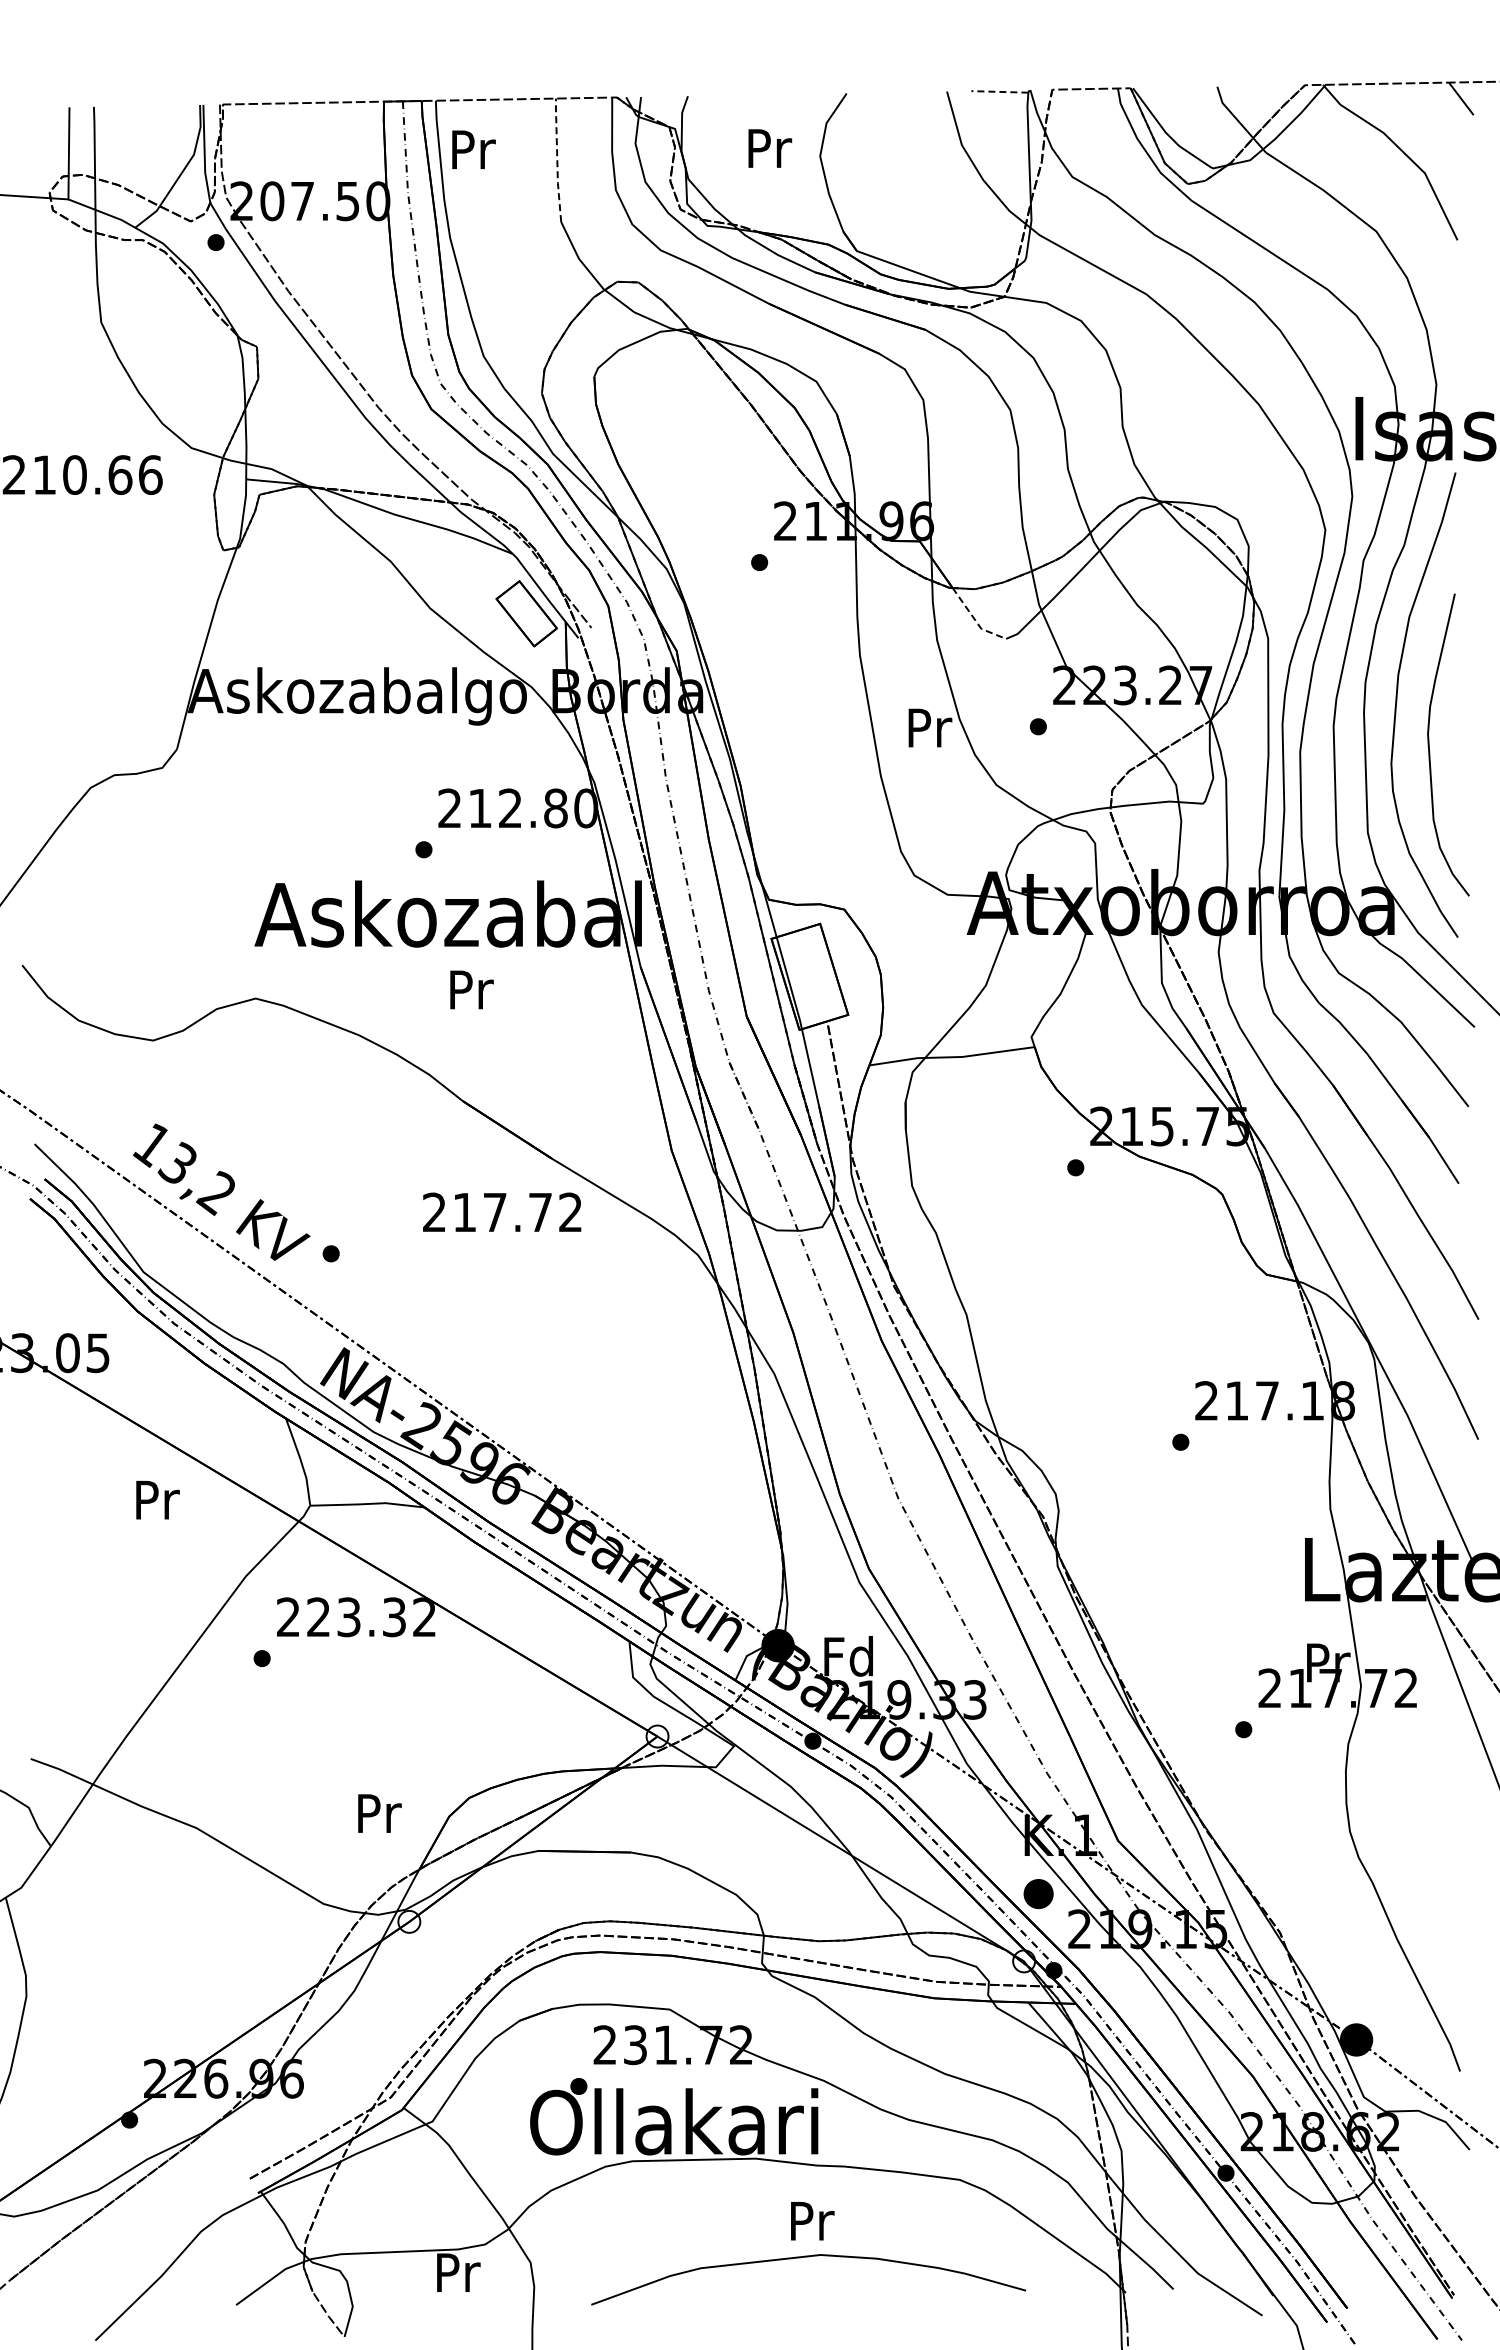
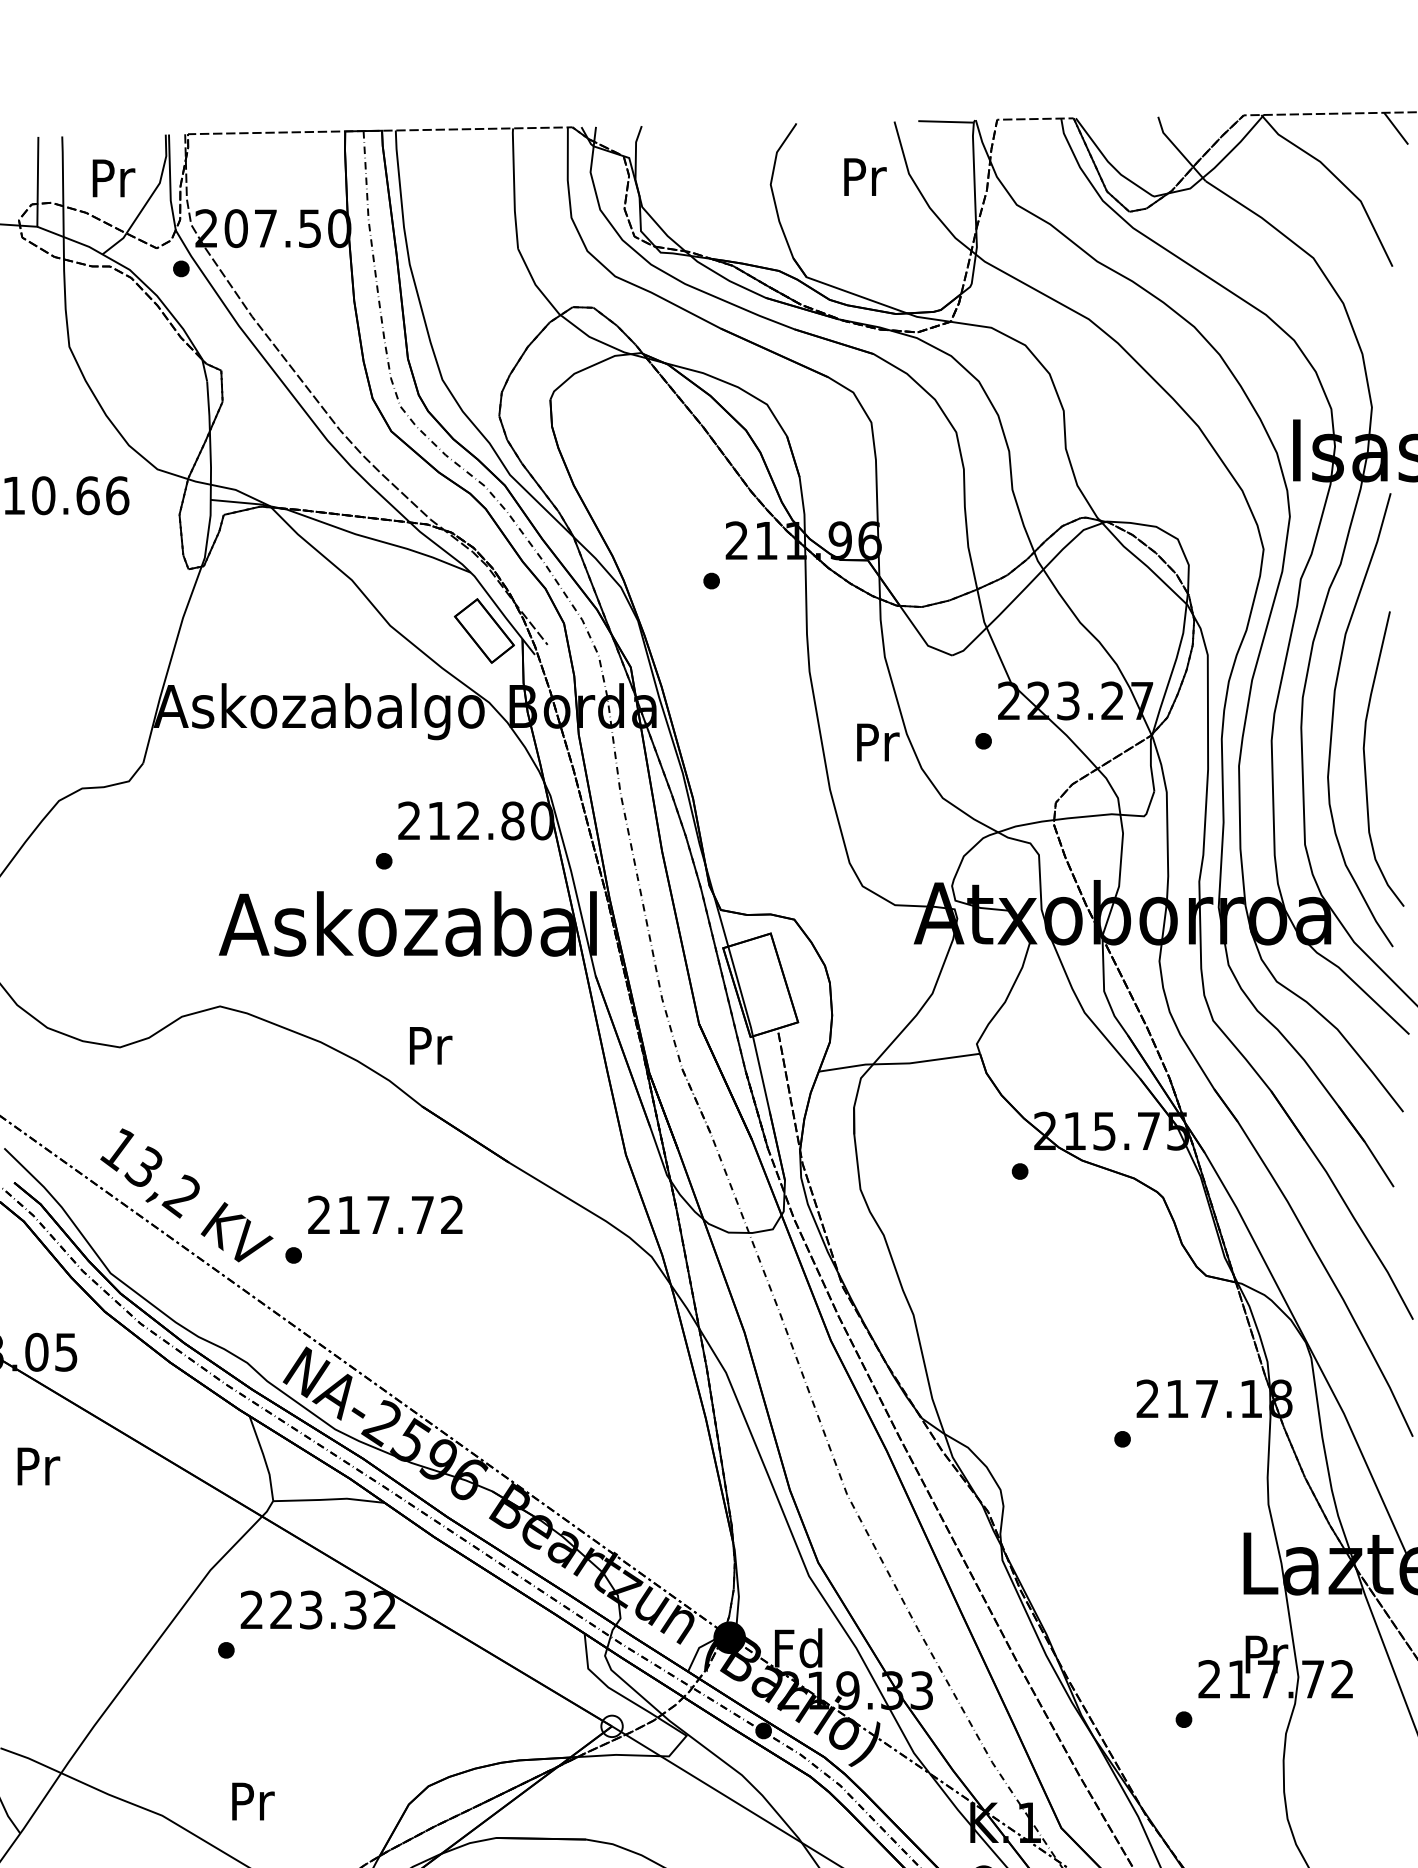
line: (999, 91) -> (945, 121), dashed -> solid
text: (770, 148) -> (865, 177), moved
text: (473, 149) -> (113, 178), moved
line: (557, 159) -> (514, 187), dashed -> solid
line: (975, 620) -> (922, 637), dashed -> solid
text: (471, 989) -> (430, 1045), moved
text: (502, 1211) -> (385, 1214), moved
text: (157, 1500) -> (38, 1466), moved
text: (379, 1813) -> (253, 1801), moved

